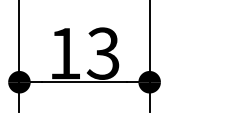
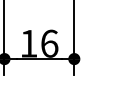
text: (103, 53) -> (49, 43), 13 -> 16

